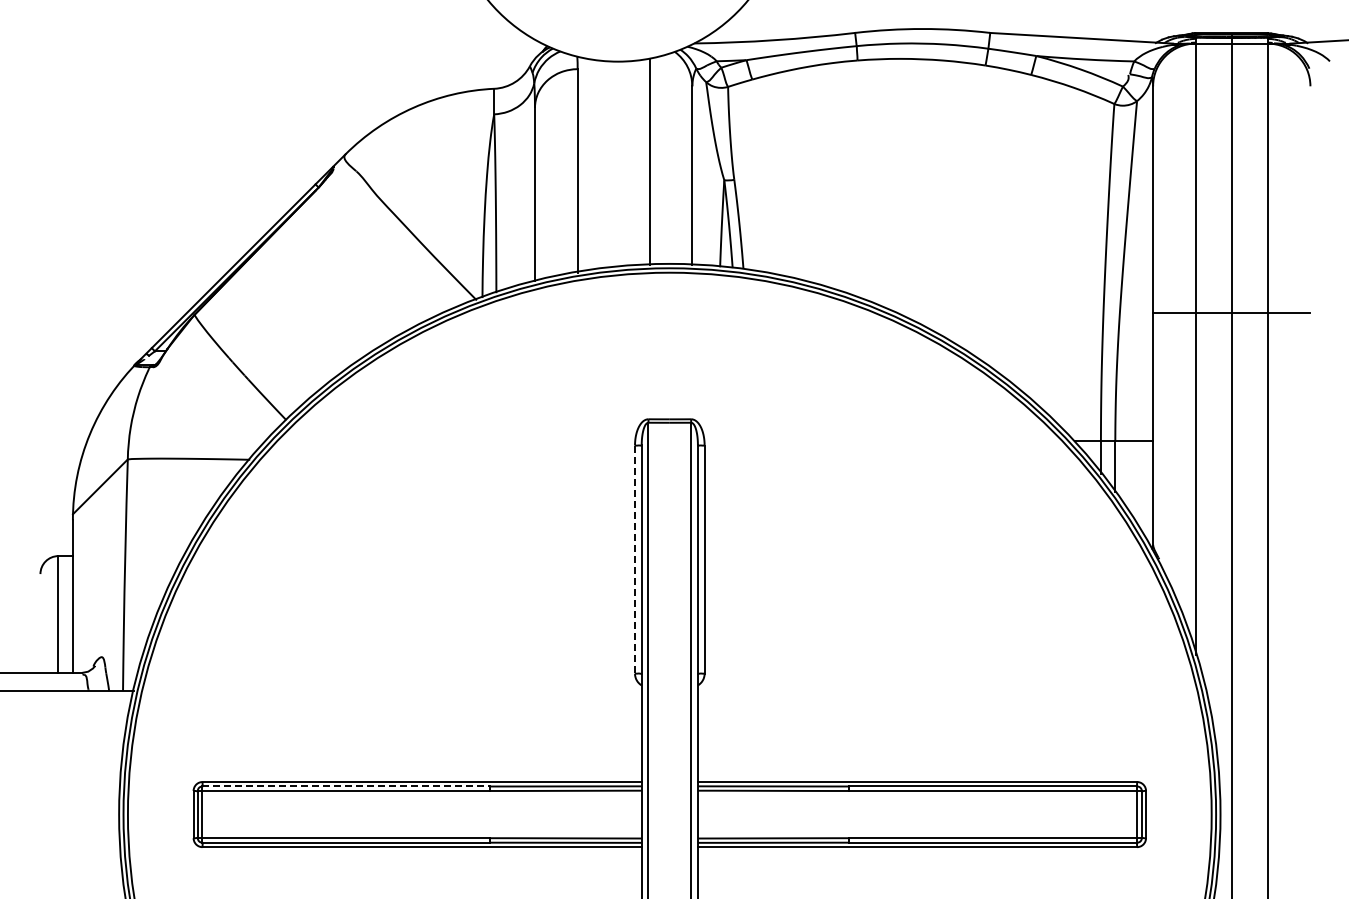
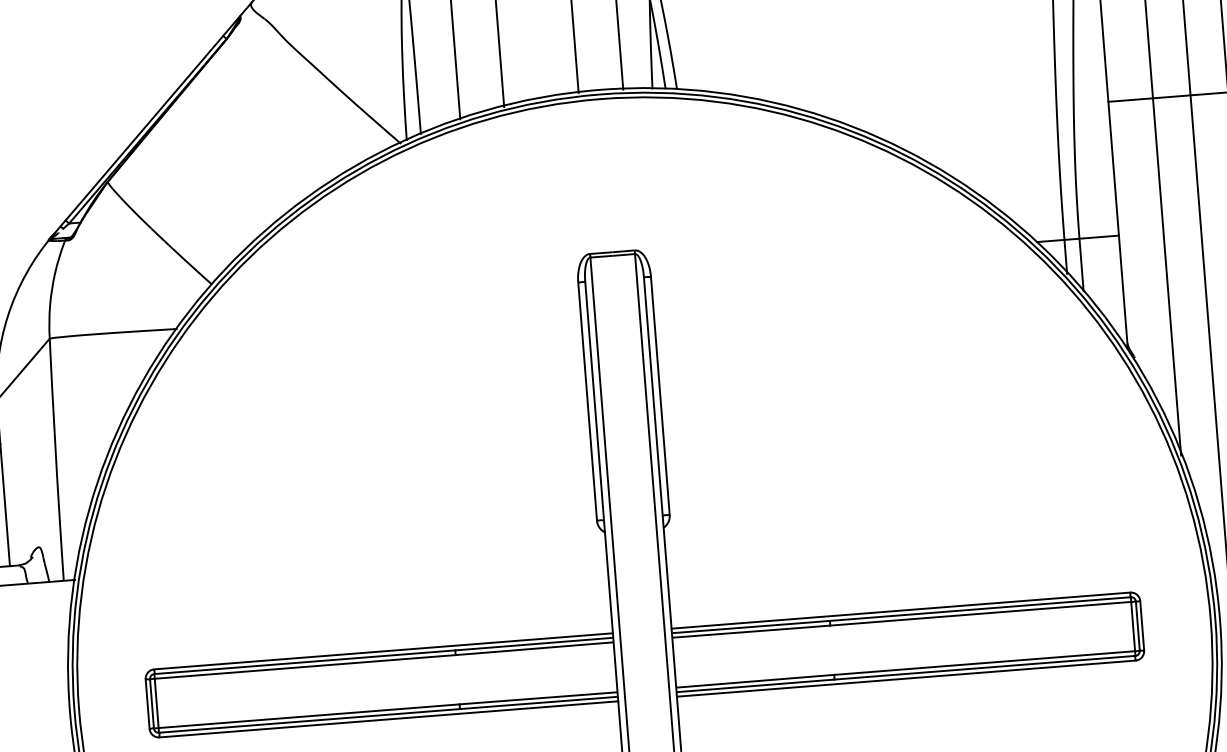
line: (635, 560) -> (588, 402), dashed -> solid
line: (346, 786) -> (304, 662), dashed -> solid

